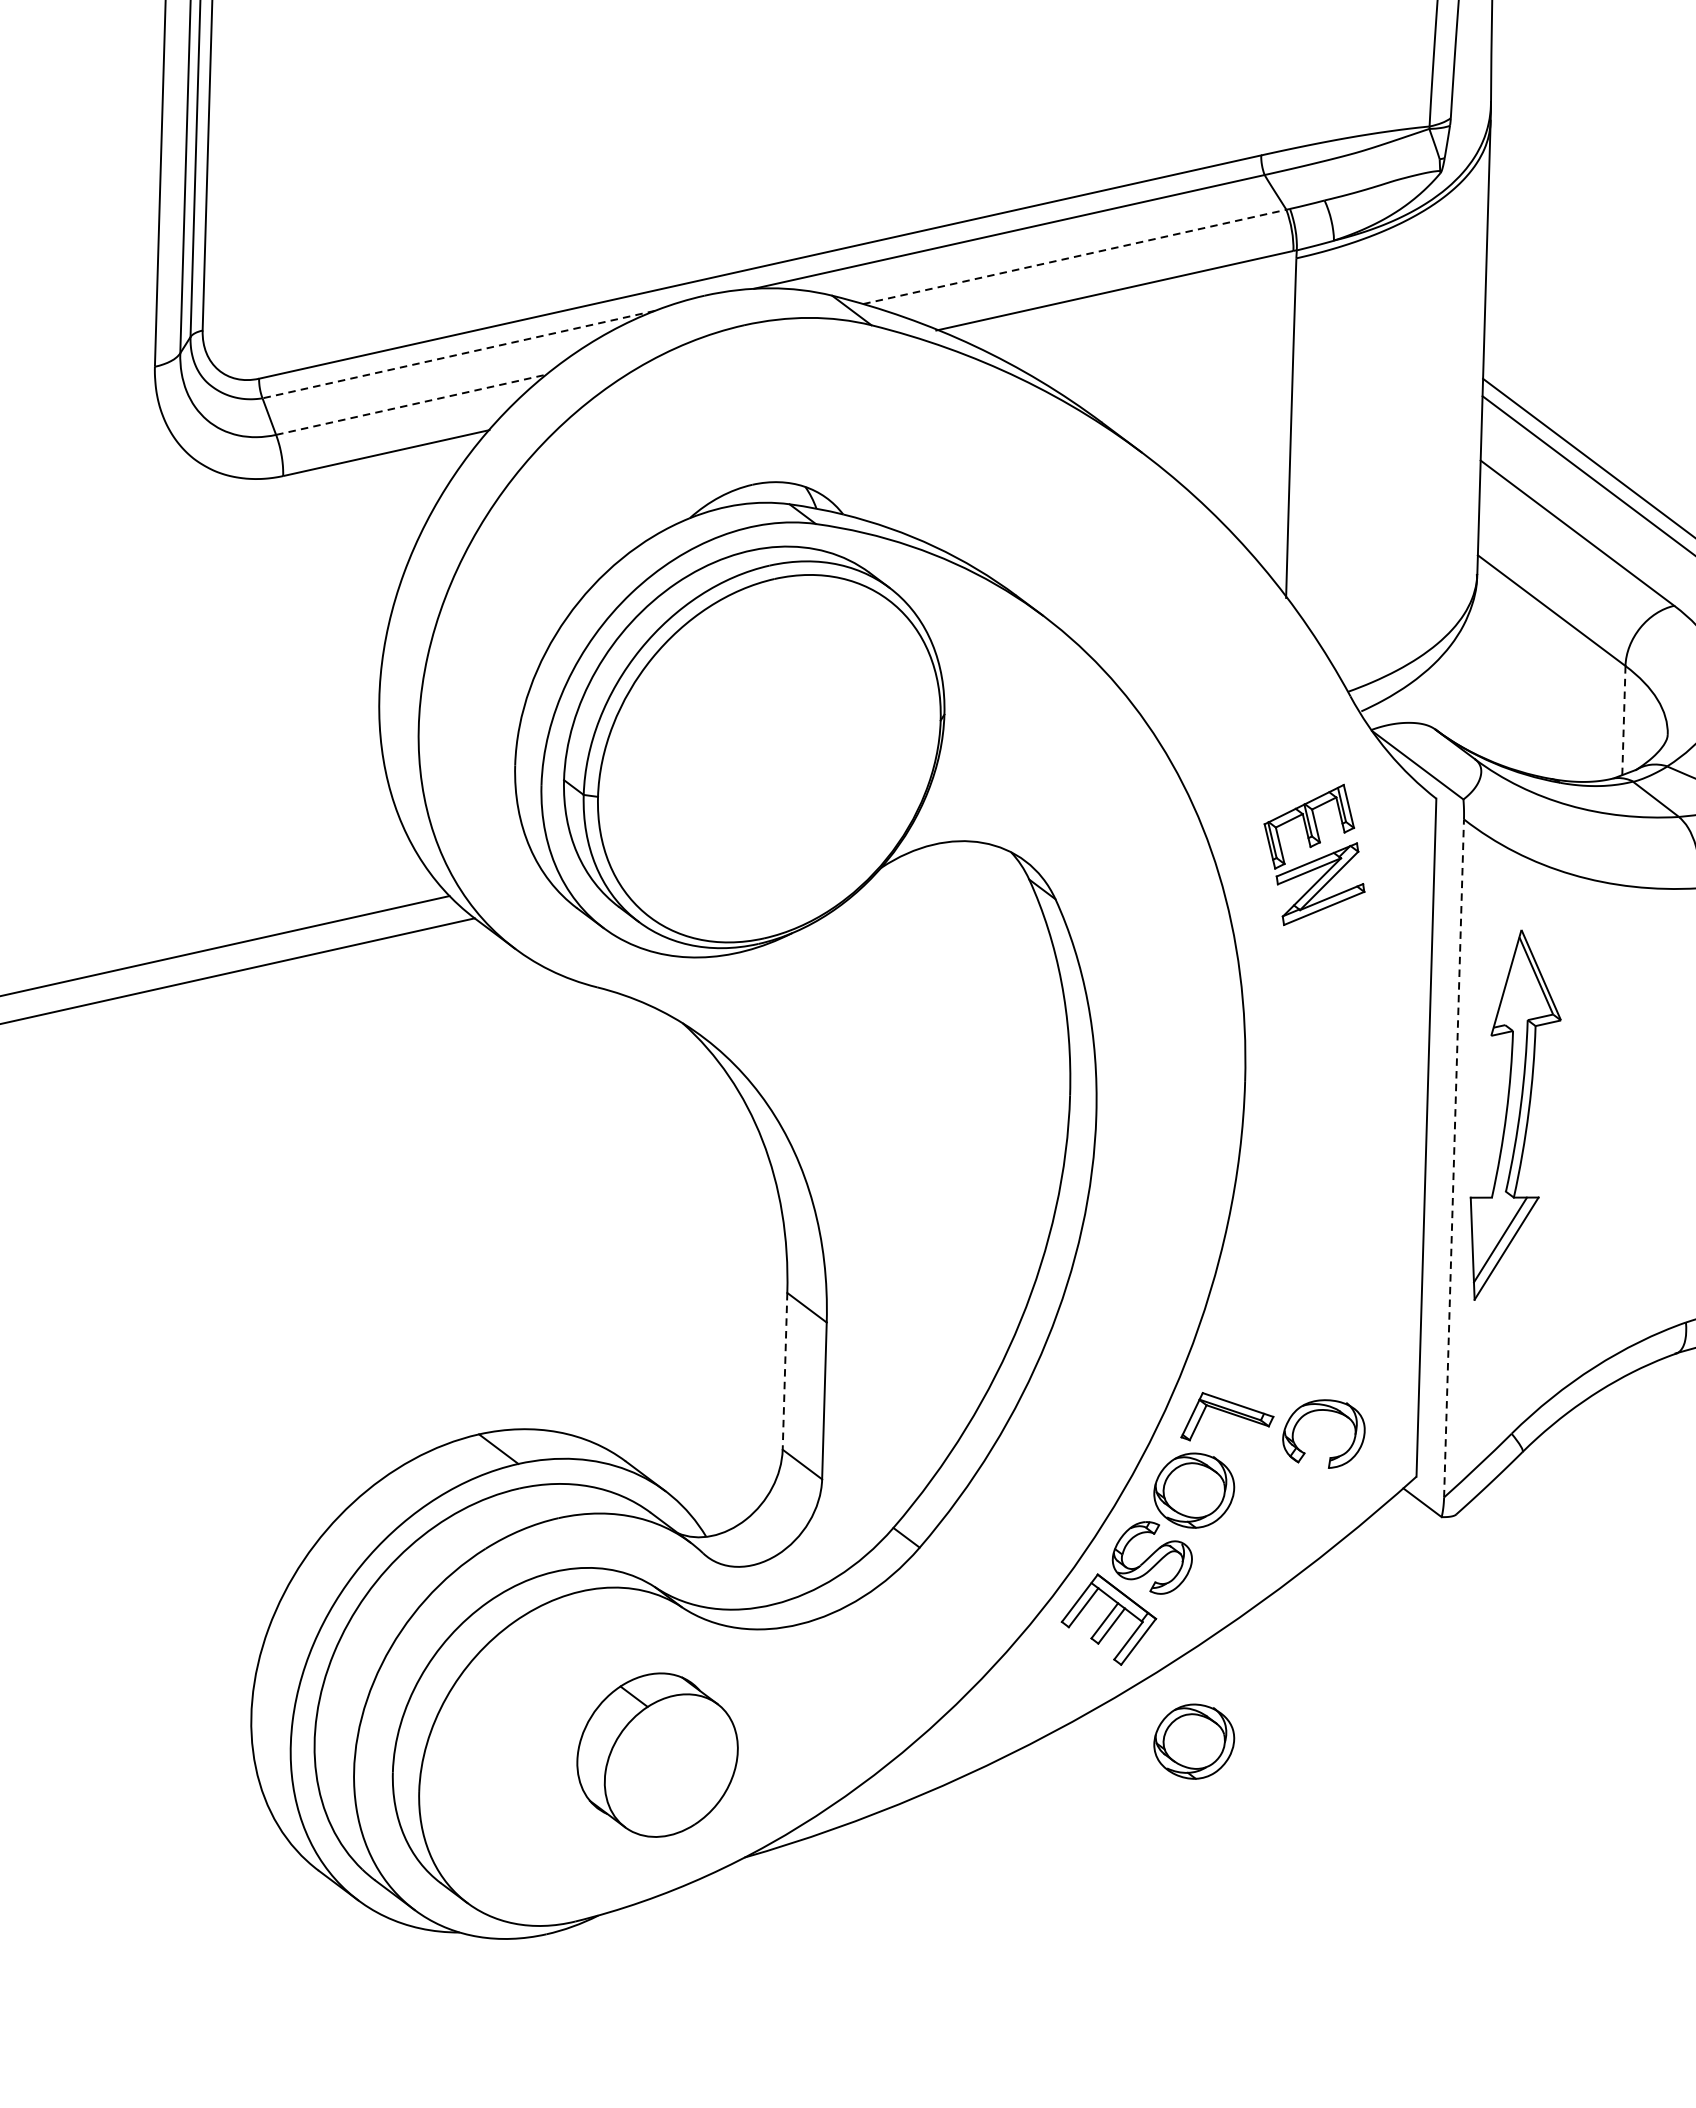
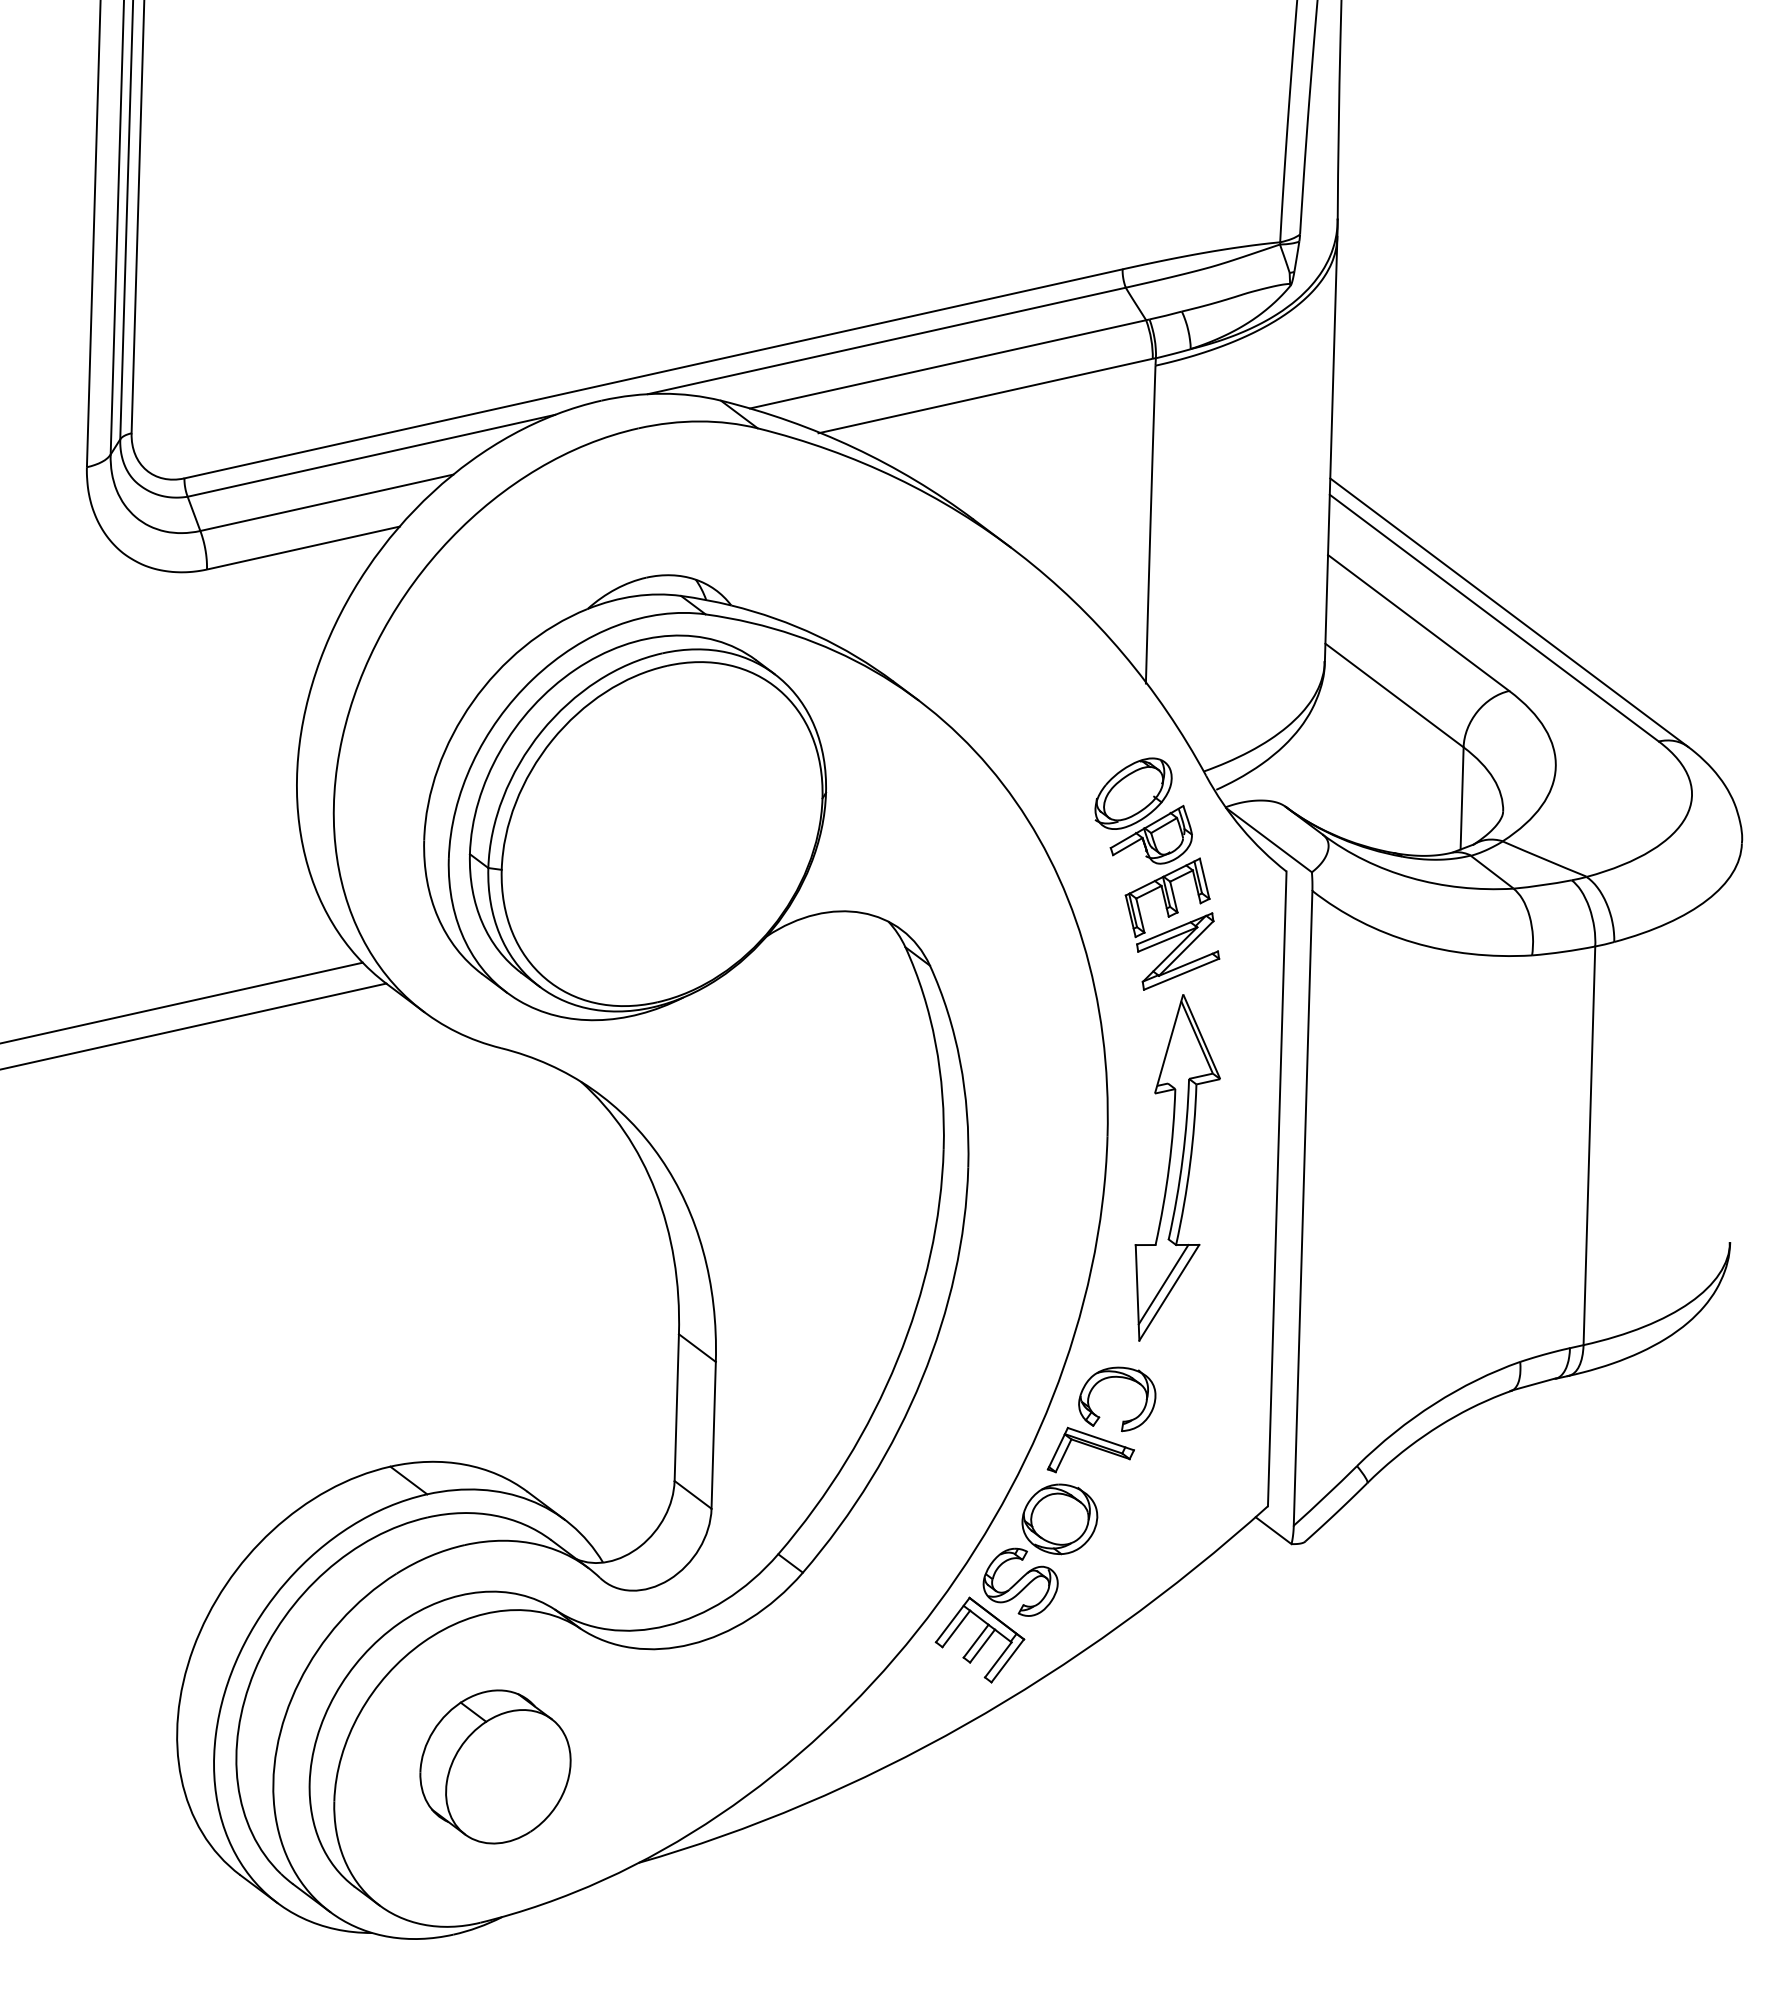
line: (1075, 257) -> (948, 364), dashed -> solid
line: (457, 354) -> (370, 455), dashed -> solid
line: (410, 404) -> (326, 502), dashed -> solid
line: (1624, 719) -> (1462, 797), dashed -> solid
part: (1283, 733) -> (1143, 810), added
part: (1515, 1114) -> (1177, 1167), moved
line: (1454, 1157) -> (1303, 1207), dashed -> solid
line: (784, 1372) -> (676, 1408), dashed -> solid
part: (1328, 1411) -> (1121, 1378), moved
part: (1193, 1741) -> (1059, 1754), removed
part: (657, 1754) -> (495, 1766), moved

